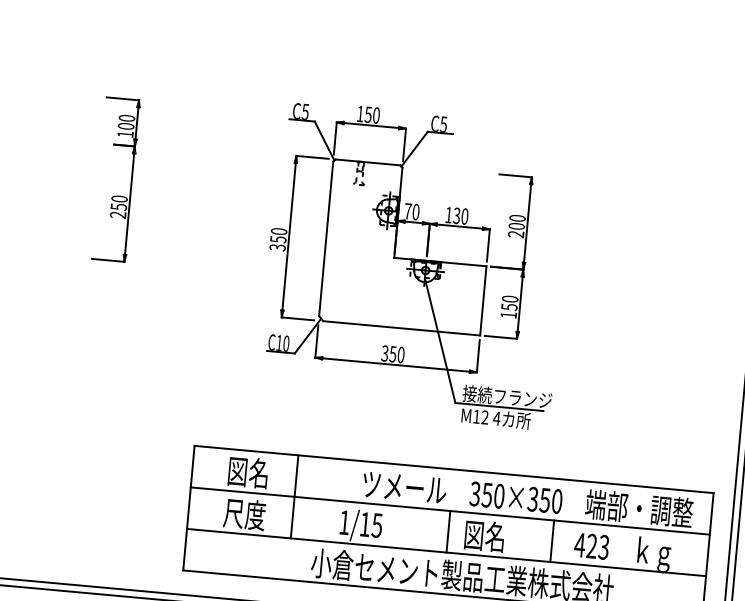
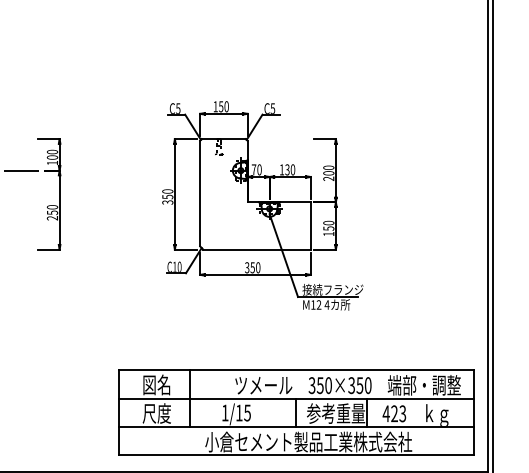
line: (80, 141) -> (22, 170), added
part: (415, 264) -> (262, 205), moved
text: (507, 538) -> (336, 413), 図名 -> 参考重量

